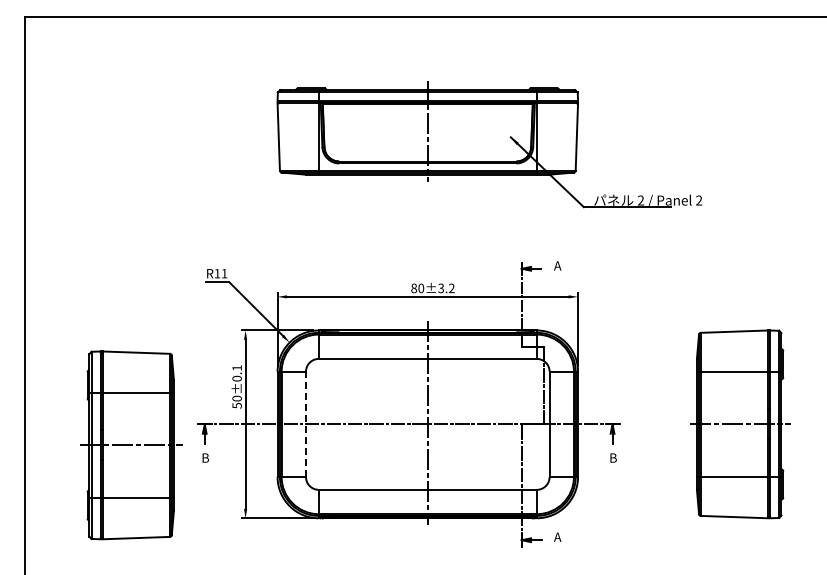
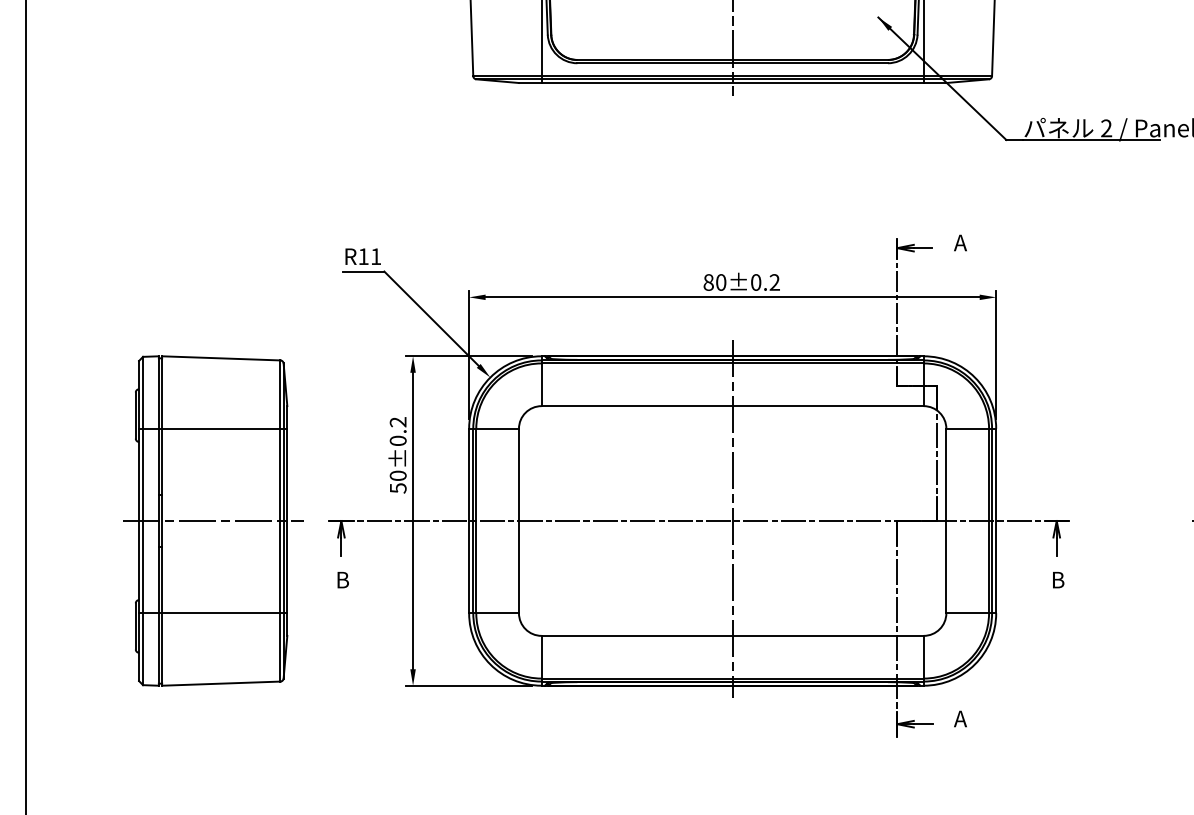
text: (441, 288) -> (756, 282), 80±3.2 -> 80±0.2
text: (236, 367) -> (397, 421), 50±0.1 -> 50±0.2
line: (305, 424) -> (518, 521), dashed -> solid
part: (131, 445) -> (212, 521), moved

